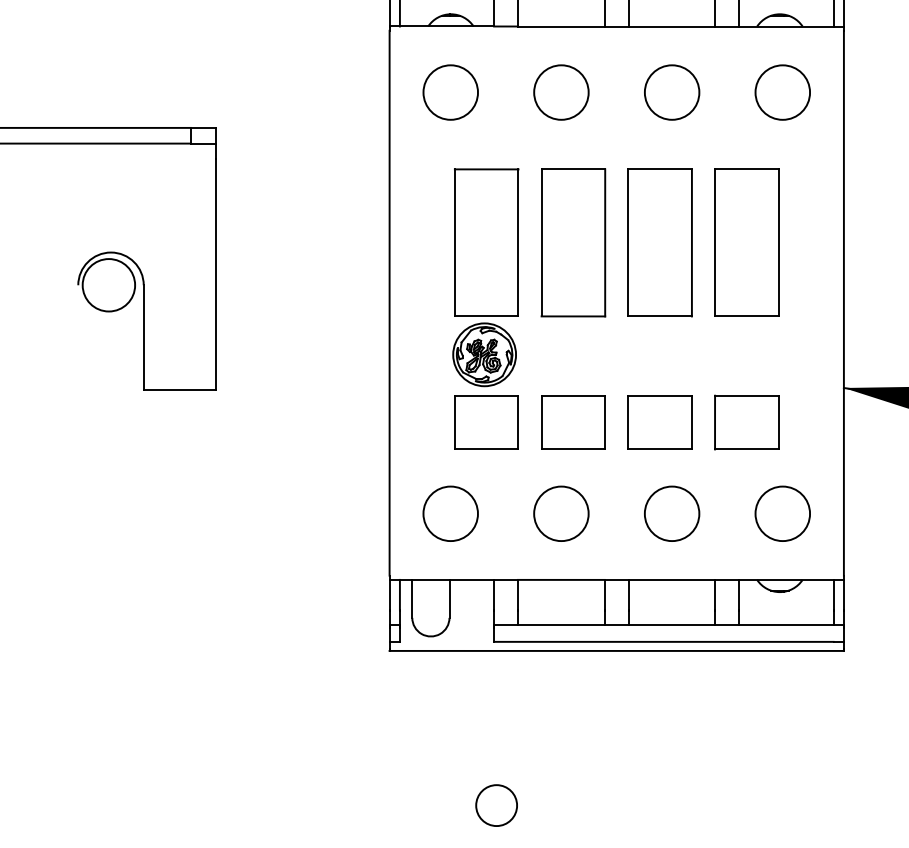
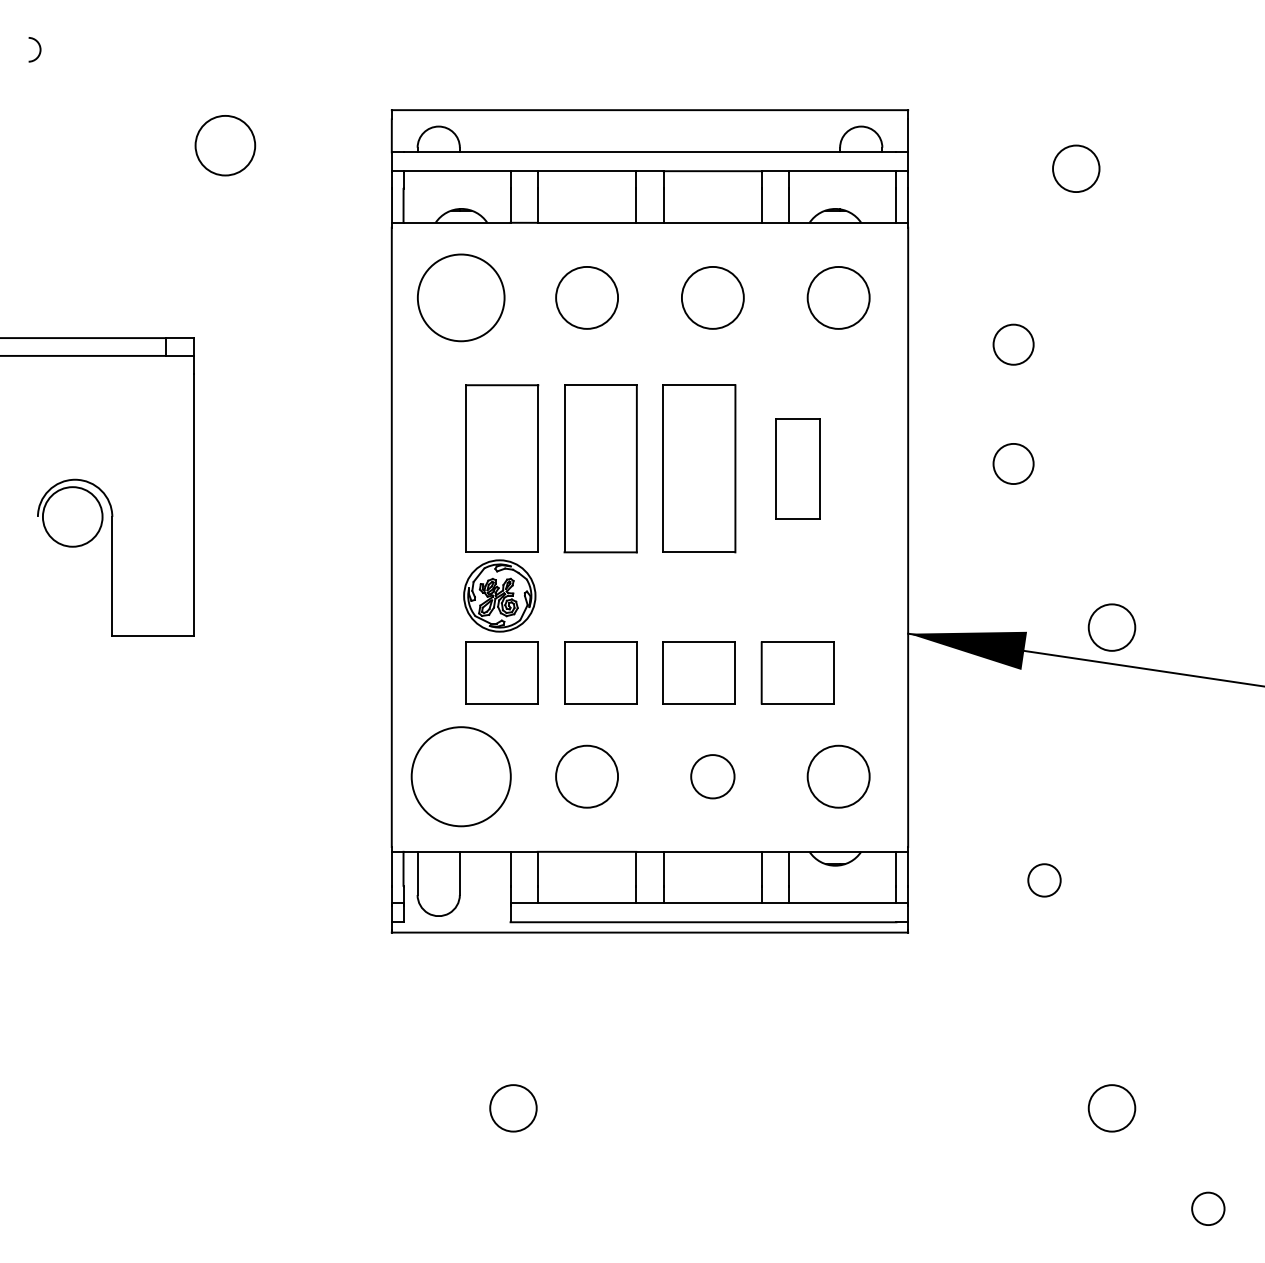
circle: (450, 92) -> (461, 297), size x1.4
part: (746, 242) -> (797, 468), size x0.6
circle: (450, 513) -> (461, 776), size x1.6
circle: (671, 513) -> (712, 776), size x0.7

